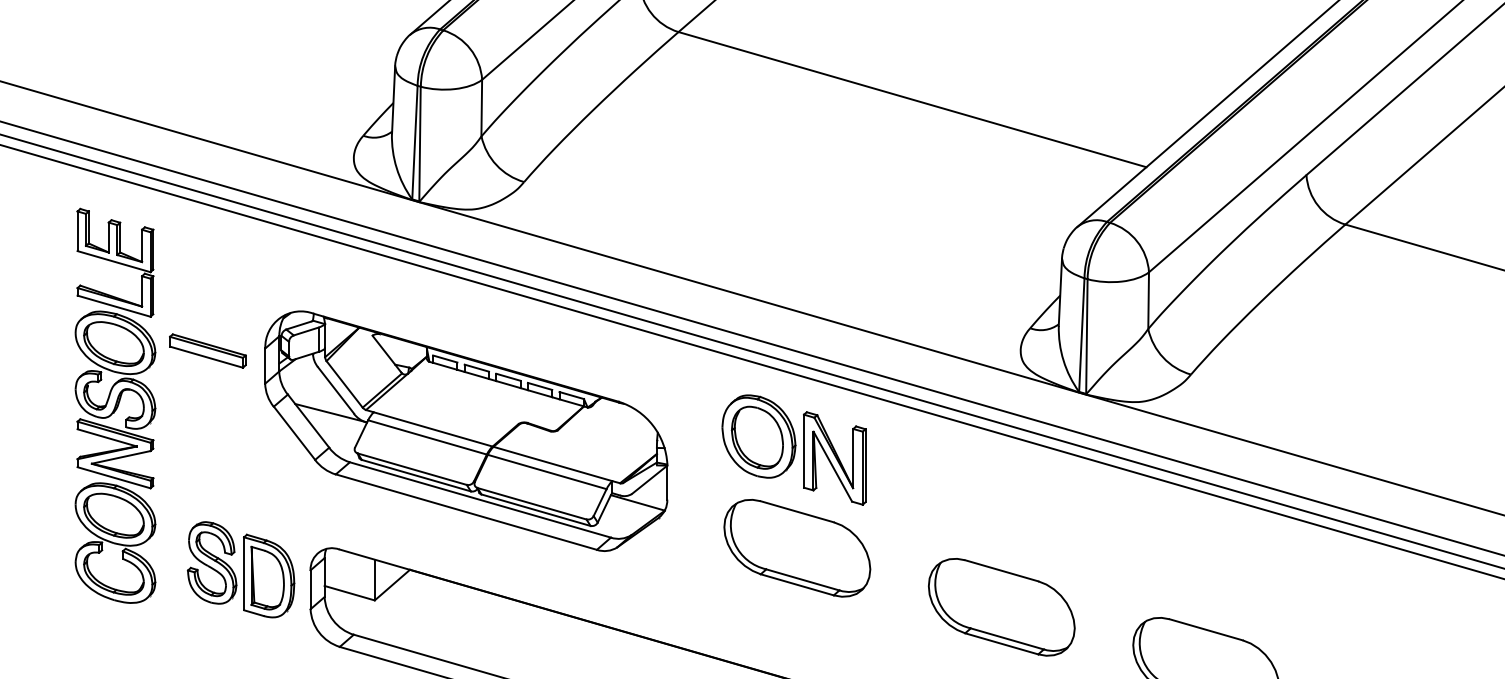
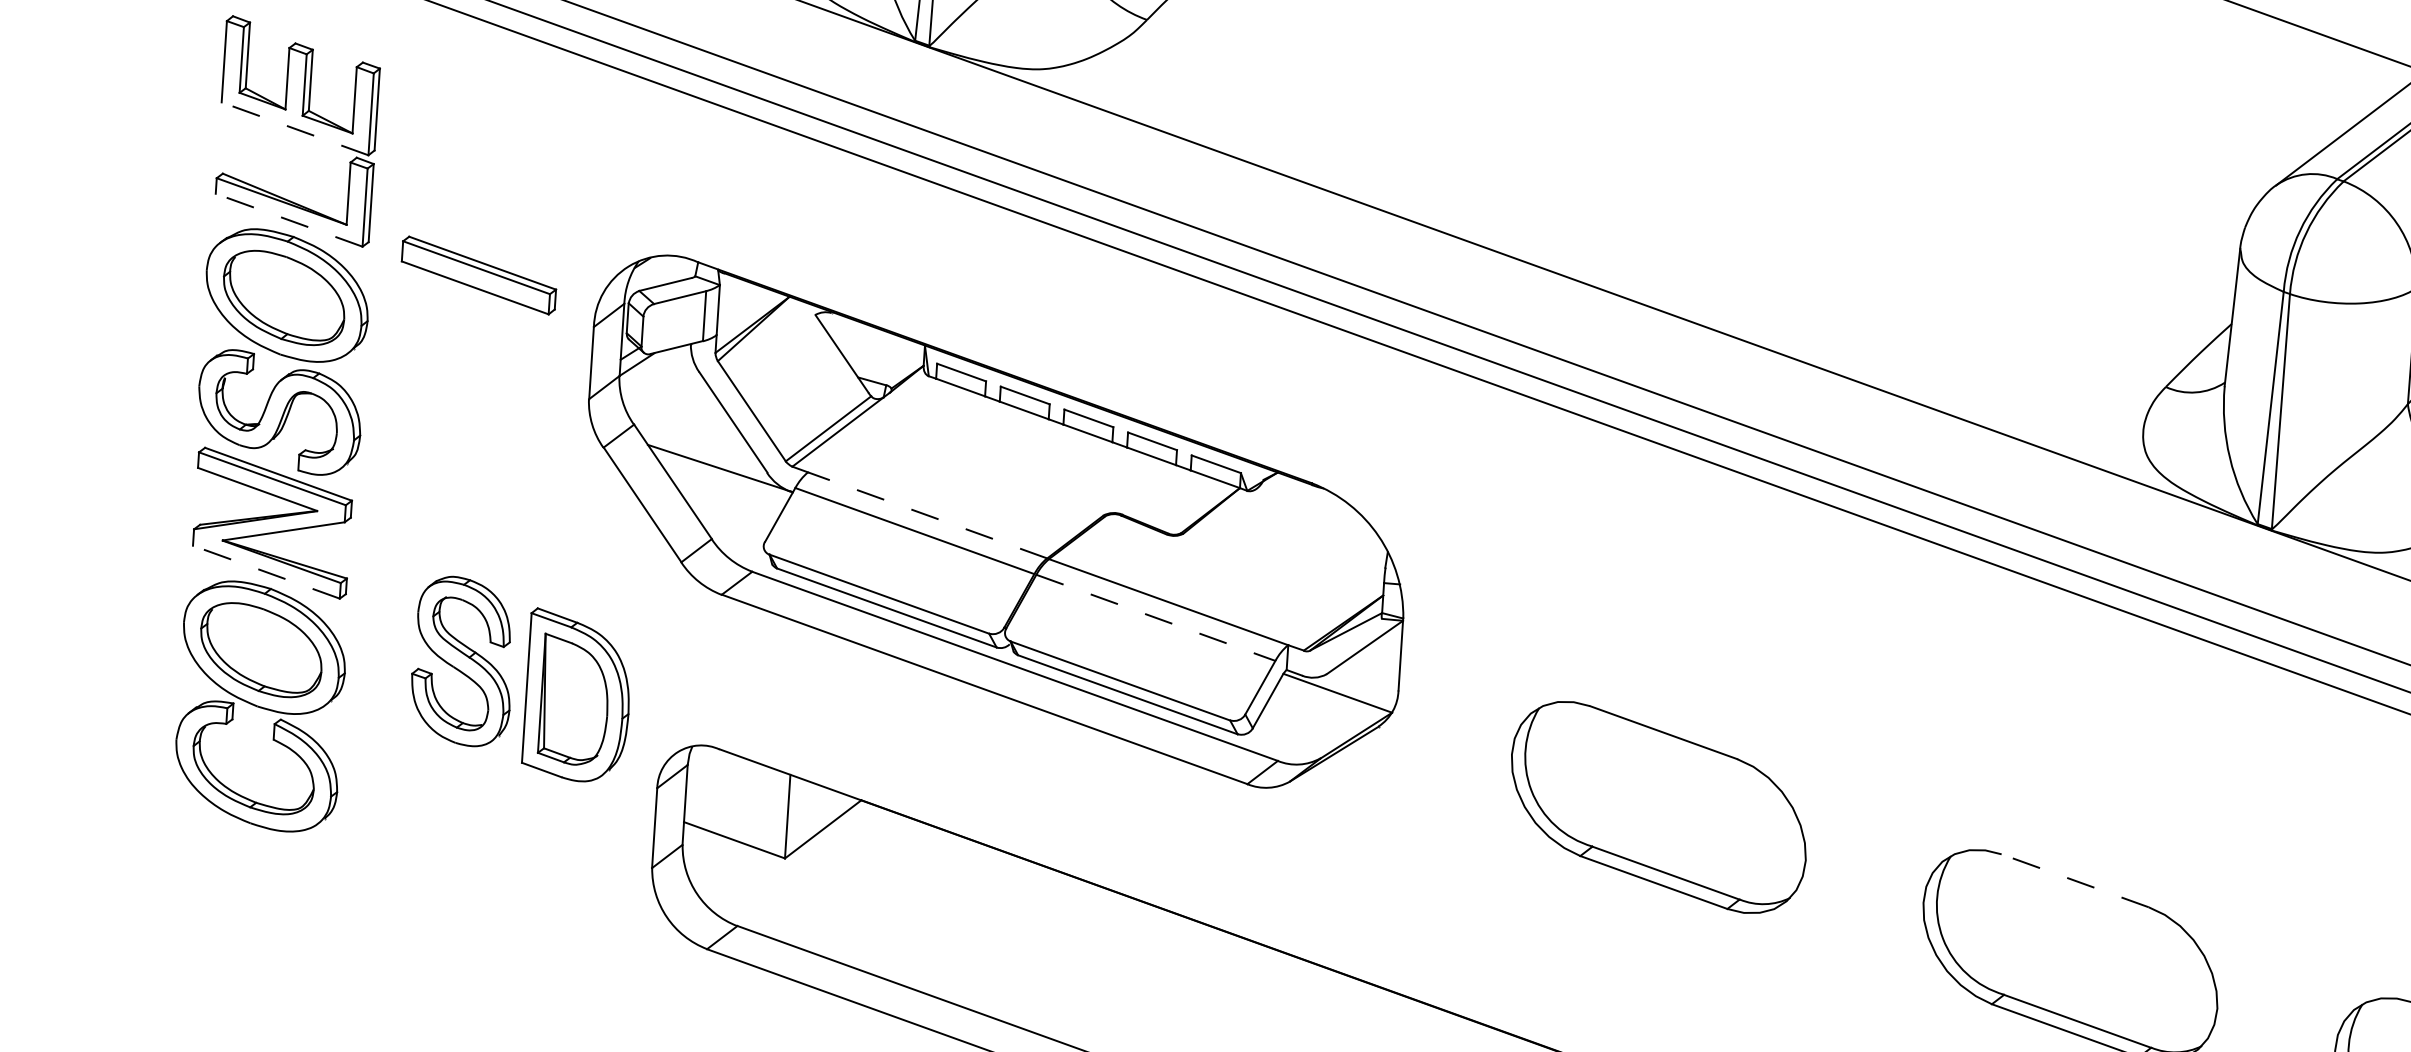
line: (114, 261) -> (296, 128), solid -> dashed
line: (114, 306) -> (290, 220), solid -> dashed
part: (207, 350) -> (478, 274), moved
line: (433, 429) -> (928, 515), solid -> dashed
part: (793, 449) -> (1664, 604), removed
line: (547, 472) -> (1156, 618), solid -> dashed
line: (114, 477) -> (267, 571), solid -> dashed
part: (240, 569) -> (520, 678), moved
line: (1001, 570) -> (2074, 880), solid -> dashed

